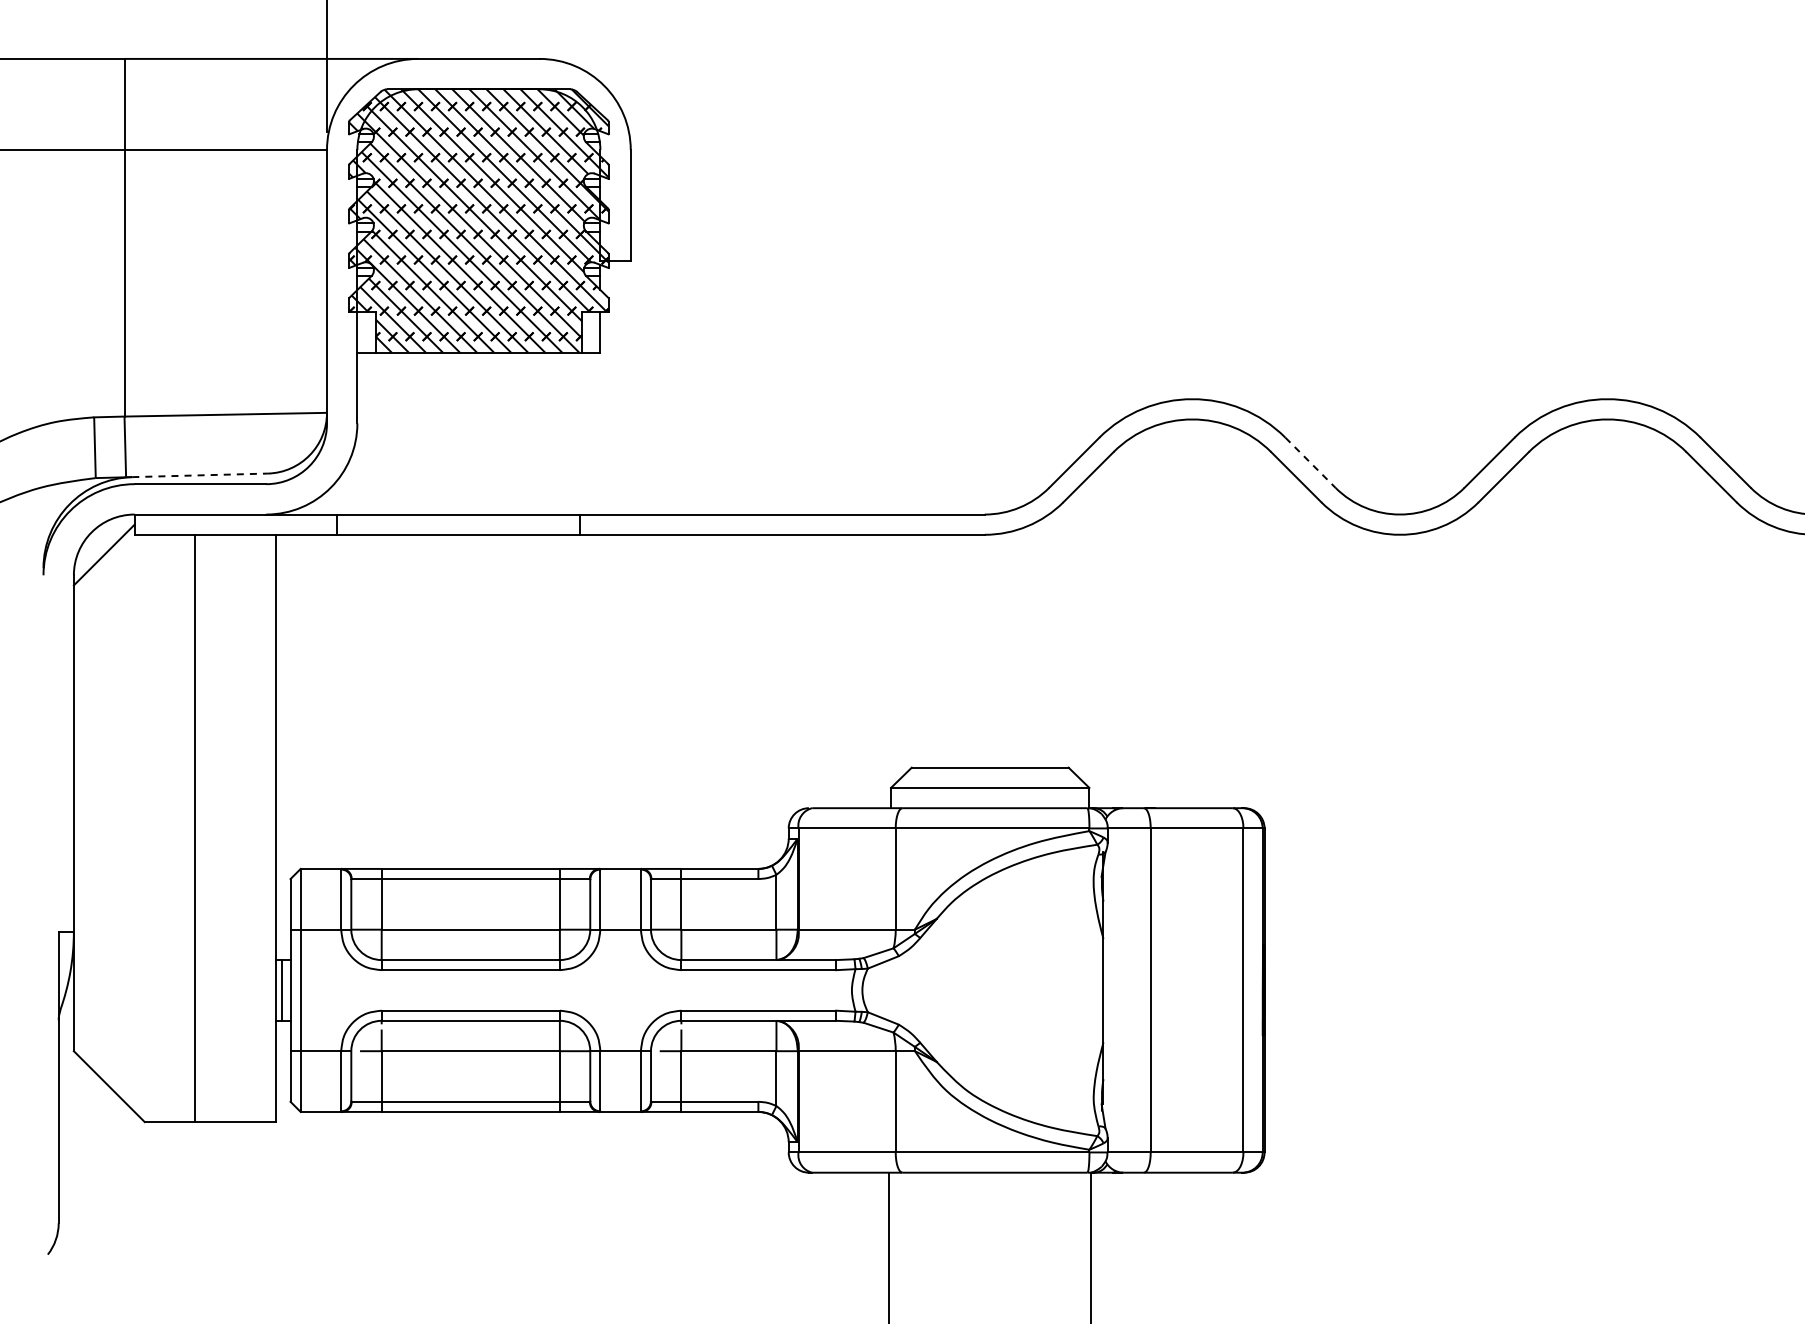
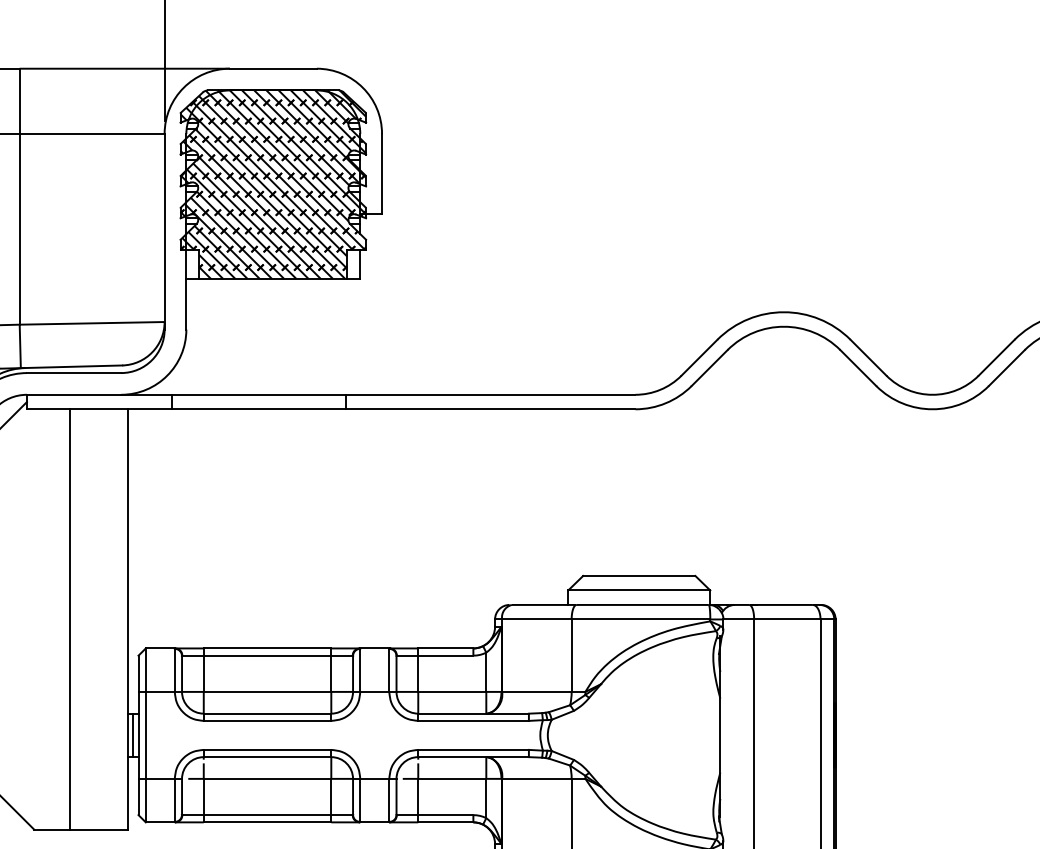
line: (1310, 463) -> (868, 358), dashed -> solid
line: (200, 475) -> (74, 366), dashed -> solid

